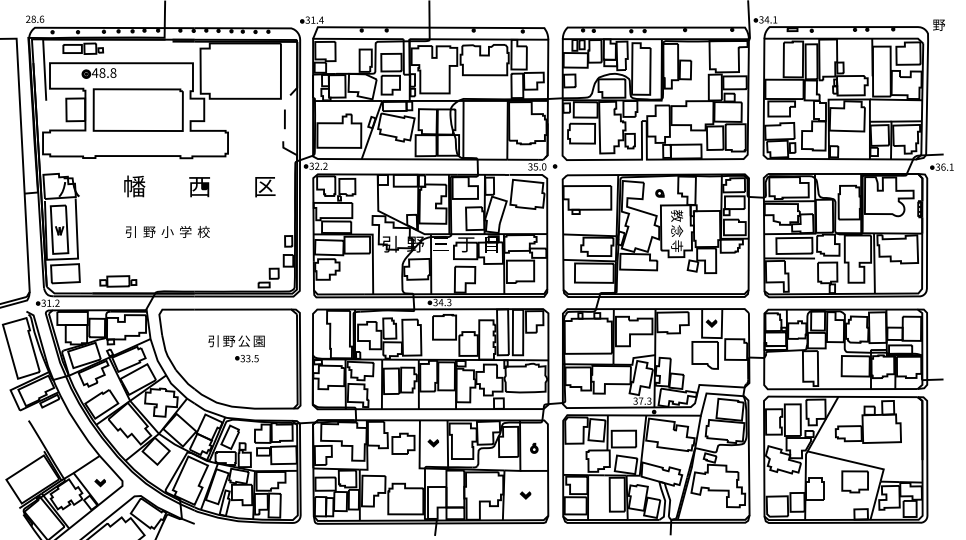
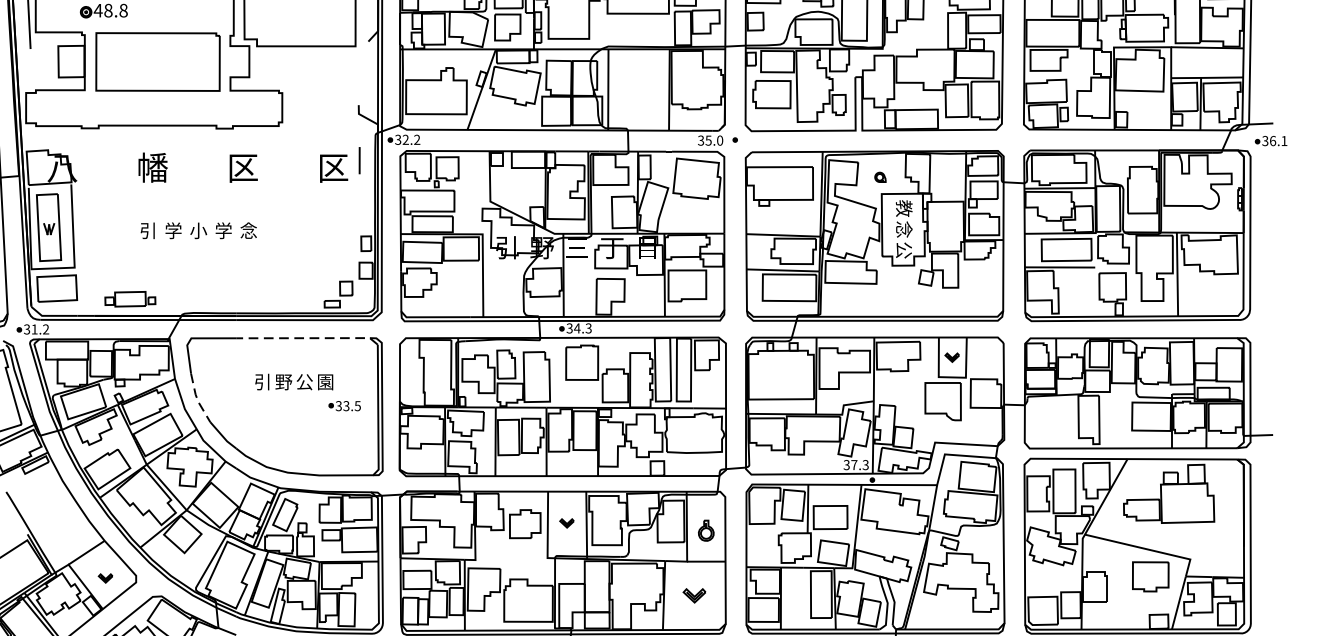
line: (284, 119) -> (359, 160), moved
text: (199, 187) -> (242, 169), 西 -> 区
text: (149, 231) -> (173, 230), 野 -> 学
text: (203, 231) -> (248, 230), 校 -> 念
text: (677, 245) -> (904, 249), 寺 -> 公
line: (247, 309) -> (309, 338), solid -> dashed
line: (166, 353) -> (197, 399), solid -> dashed
part: (246, 358) -> (343, 405), moved
part: (534, 447) -> (706, 529), size x1.6
part: (525, 495) -> (694, 595), size x1.6

